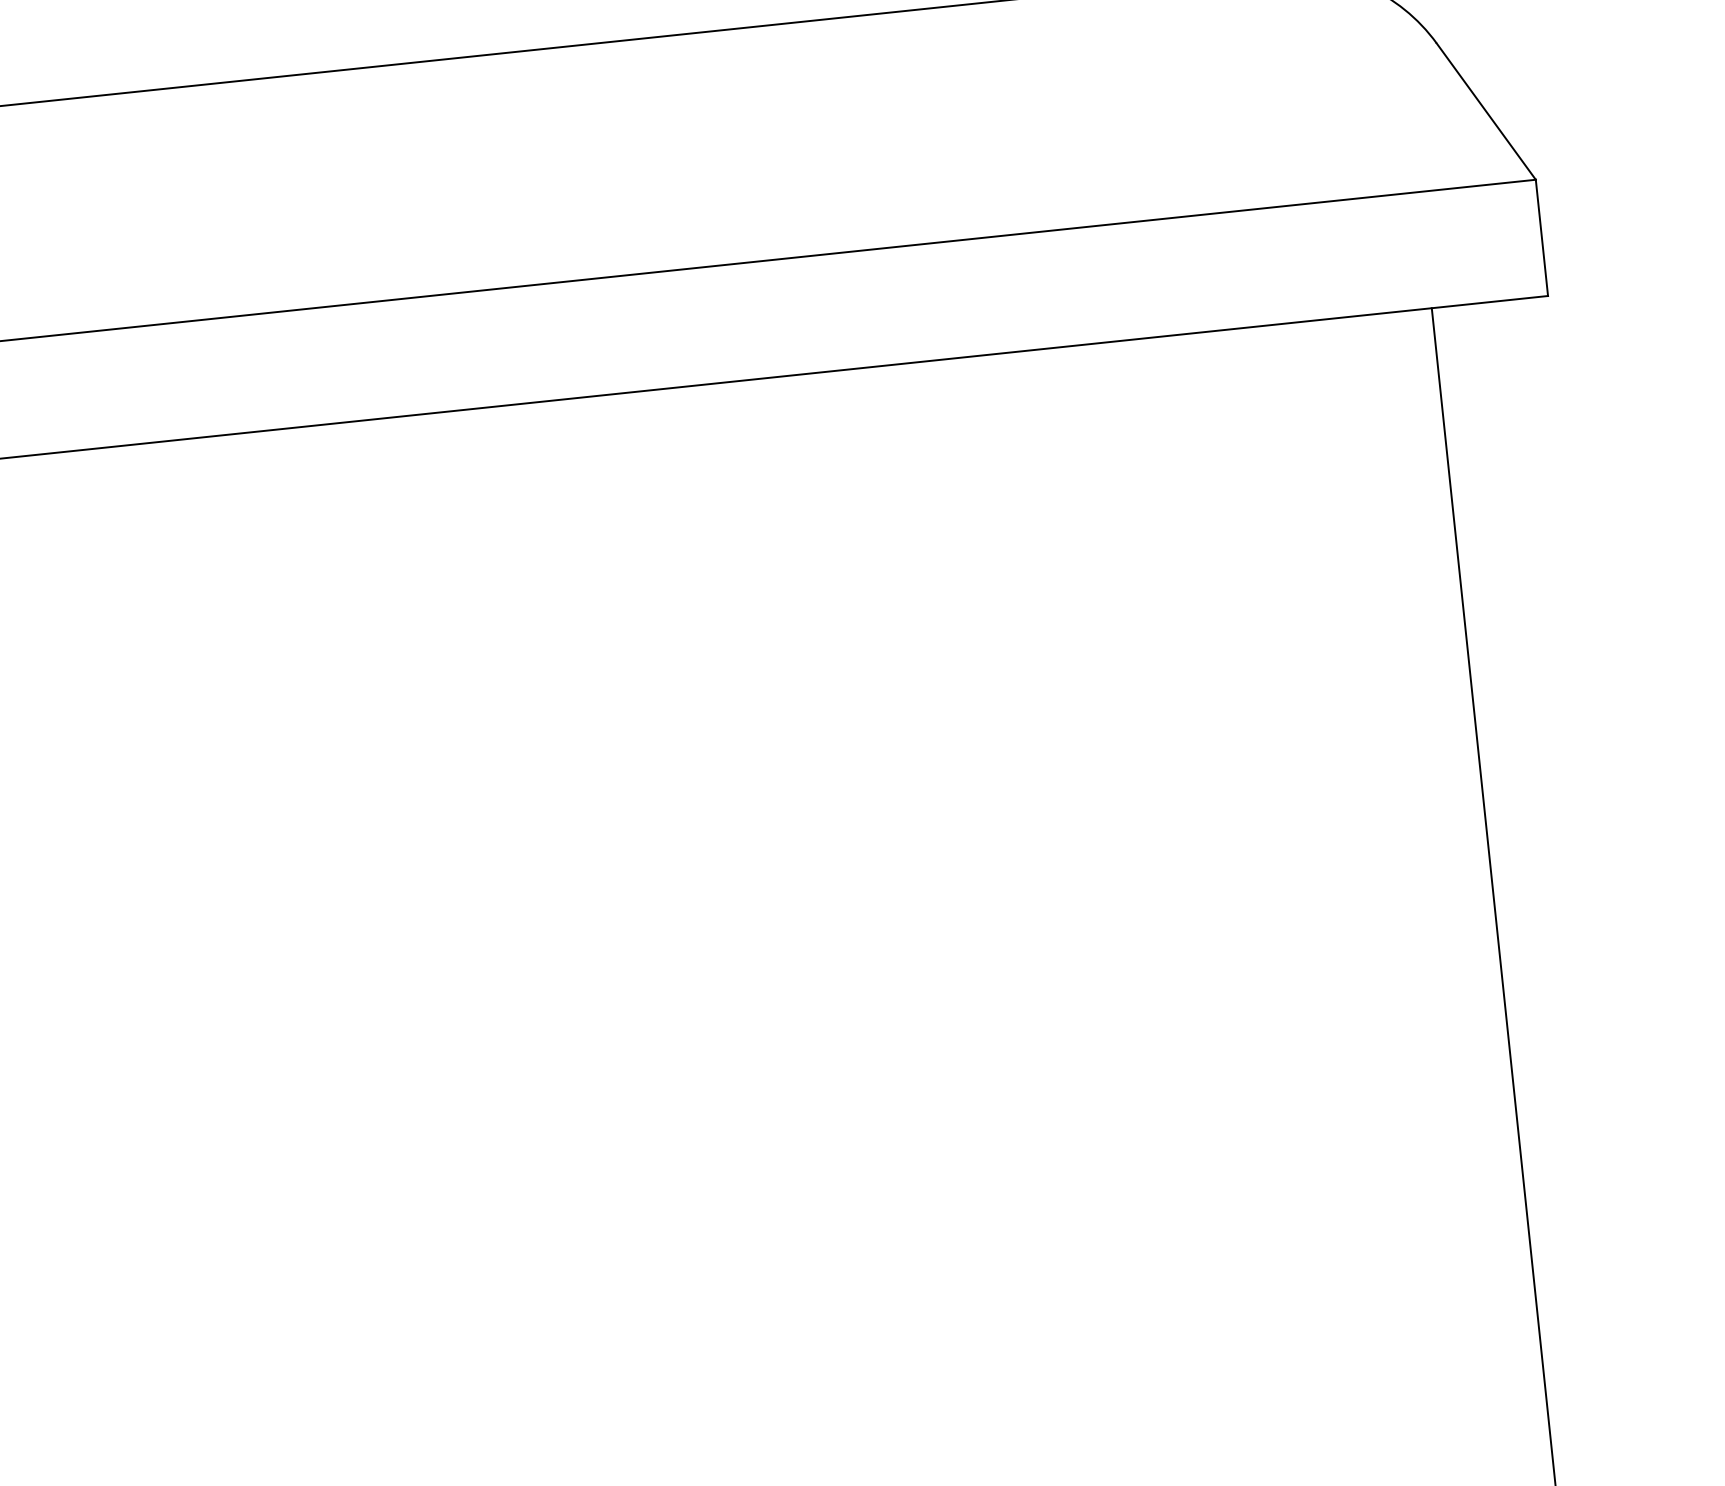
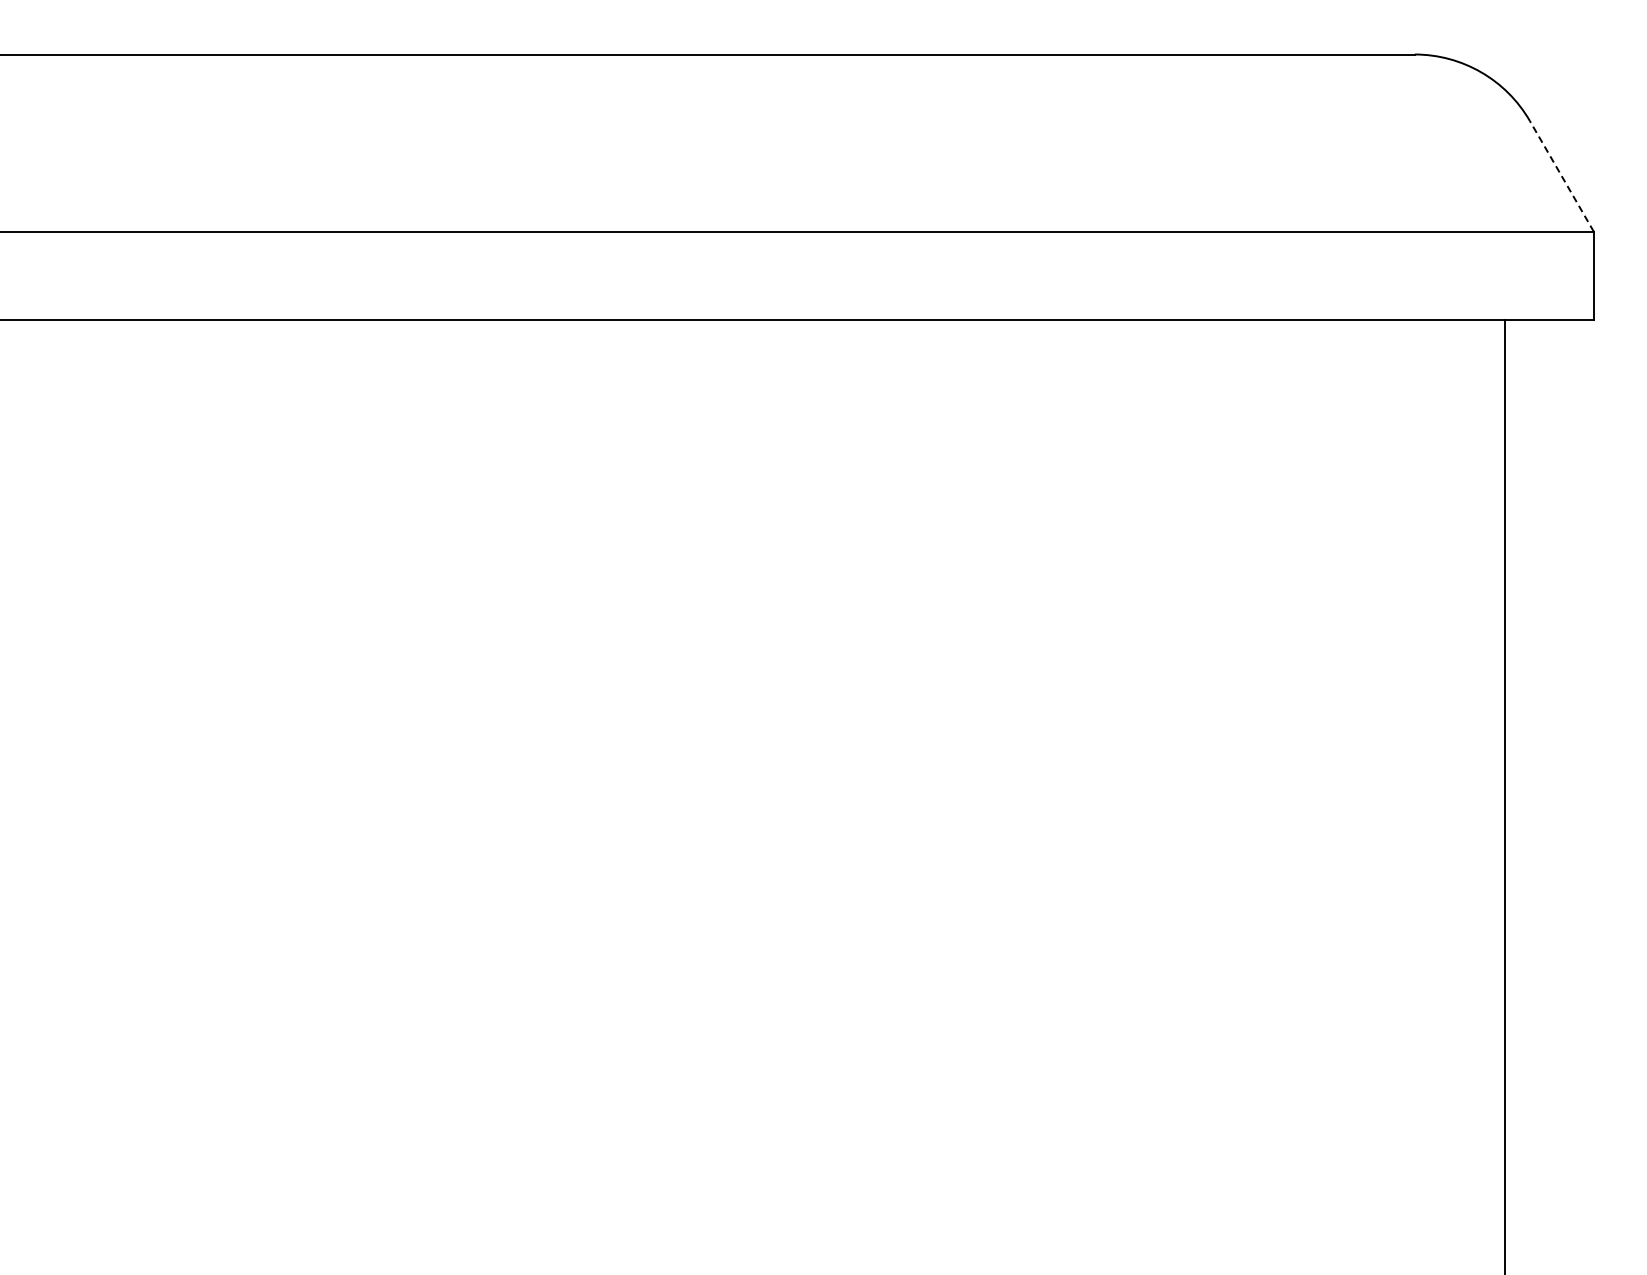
line: (1485, 111) -> (1561, 176), solid -> dashed

